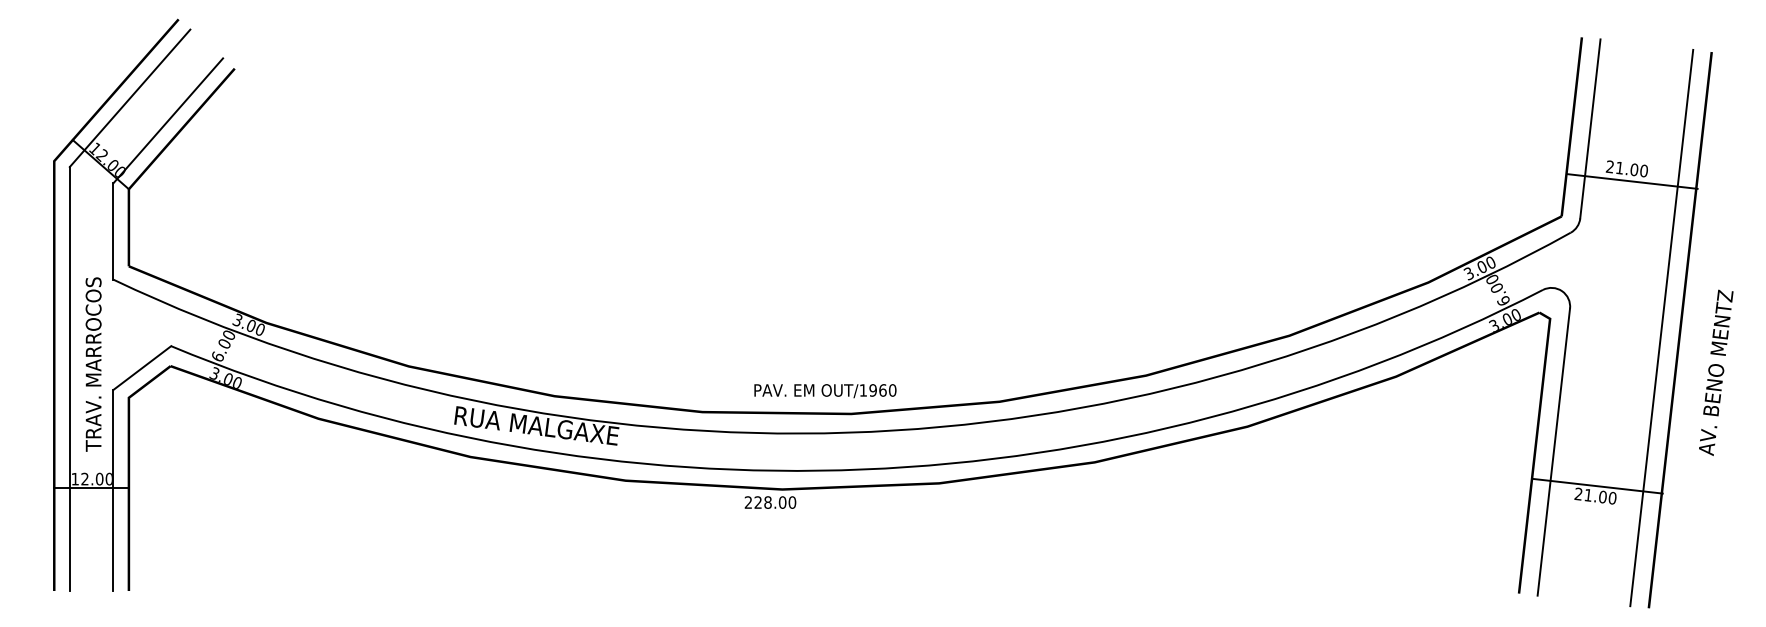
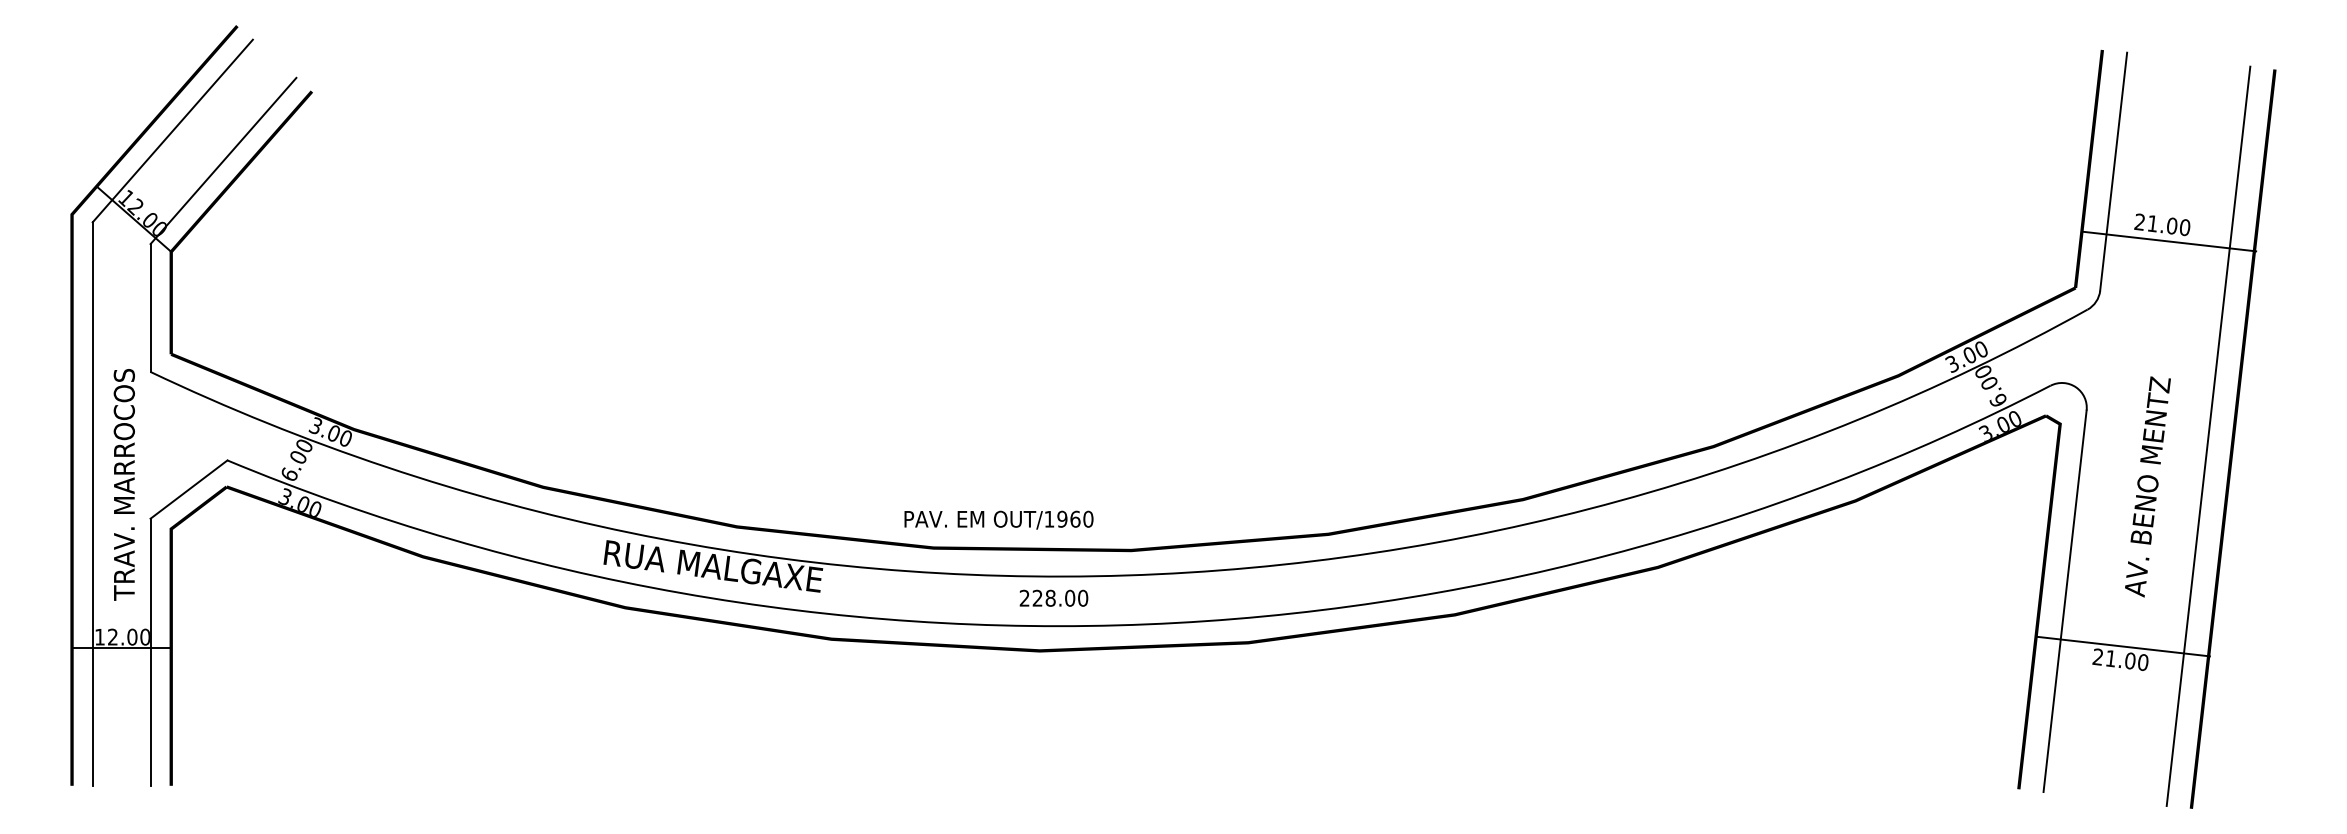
text: (1715, 372) -> (2147, 486), moved
text: (825, 390) -> (998, 519), moved
text: (770, 501) -> (1053, 597), moved

